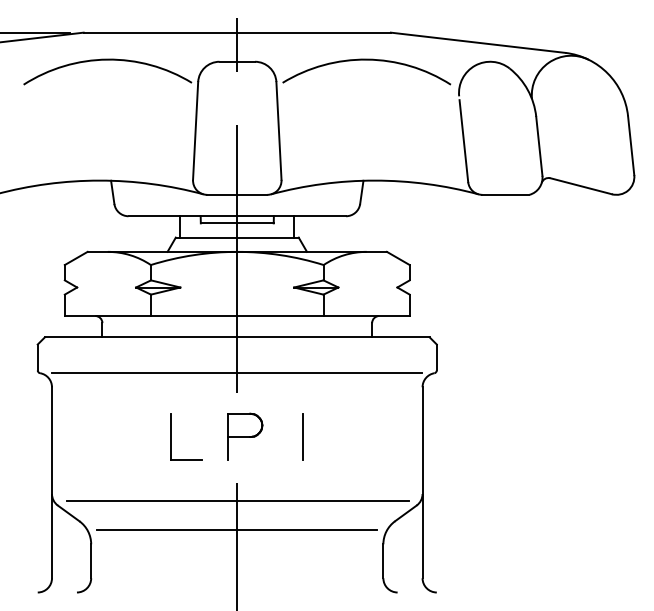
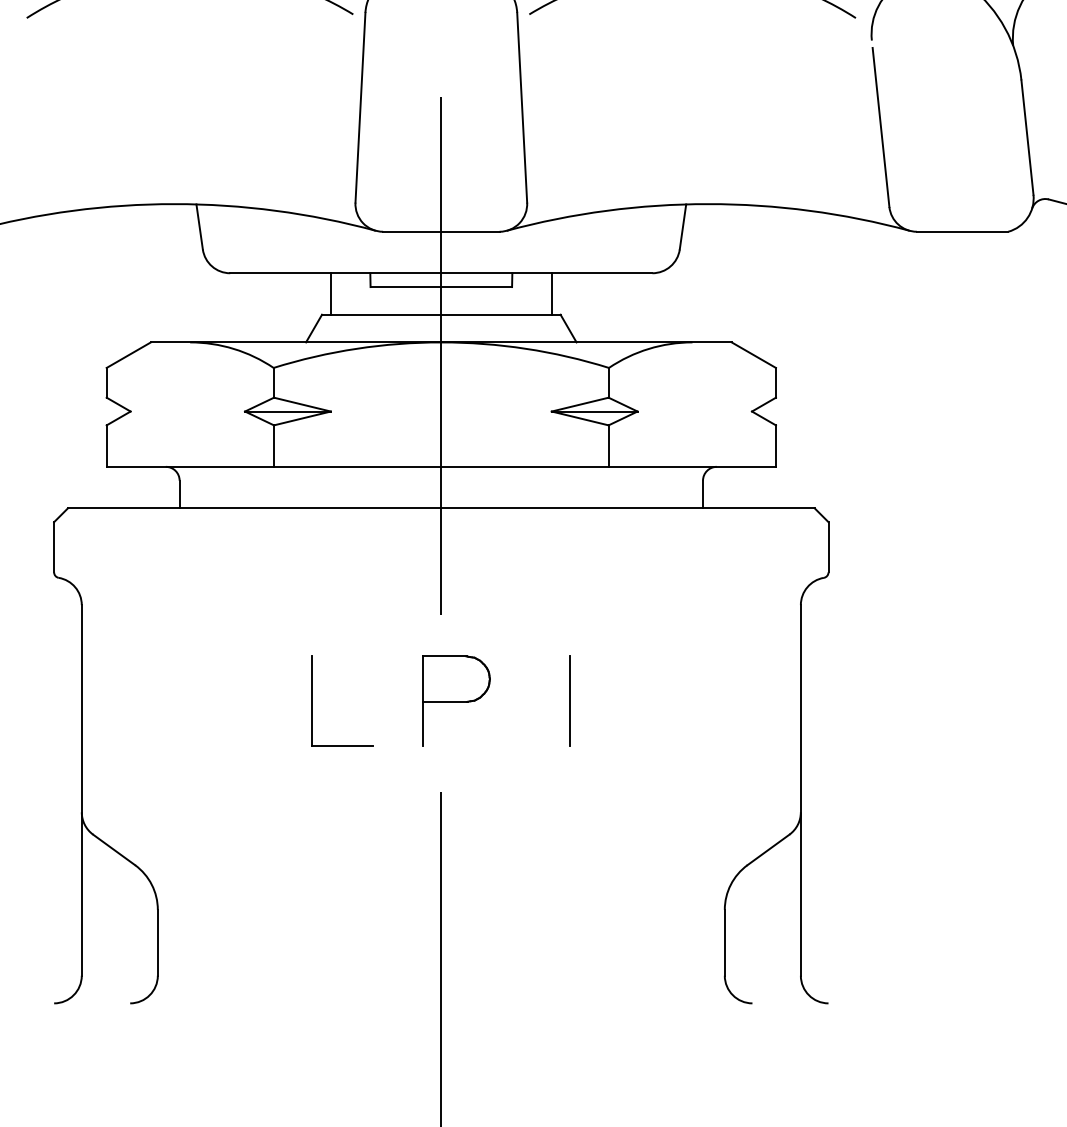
line: (236, 373) -> (439, 578), removed
line: (238, 501) -> (443, 826), removed
line: (237, 529) -> (441, 881), removed

